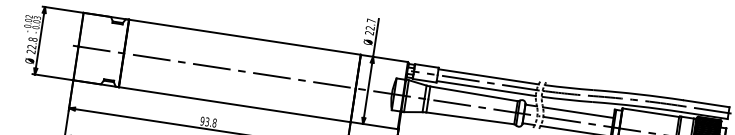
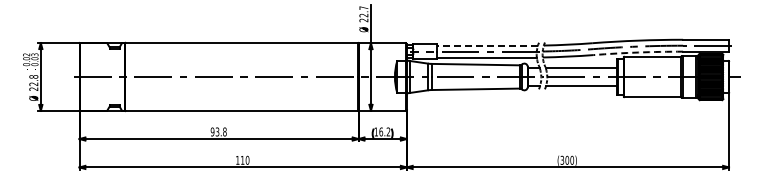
line: (488, 76) -> (487, 45), solid -> dashed
arc: (637, 106) -> (638, 52), solid -> dashed

